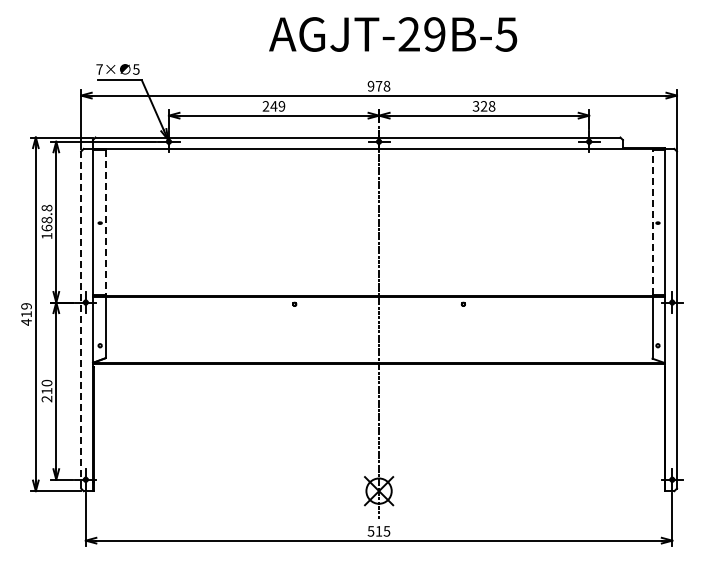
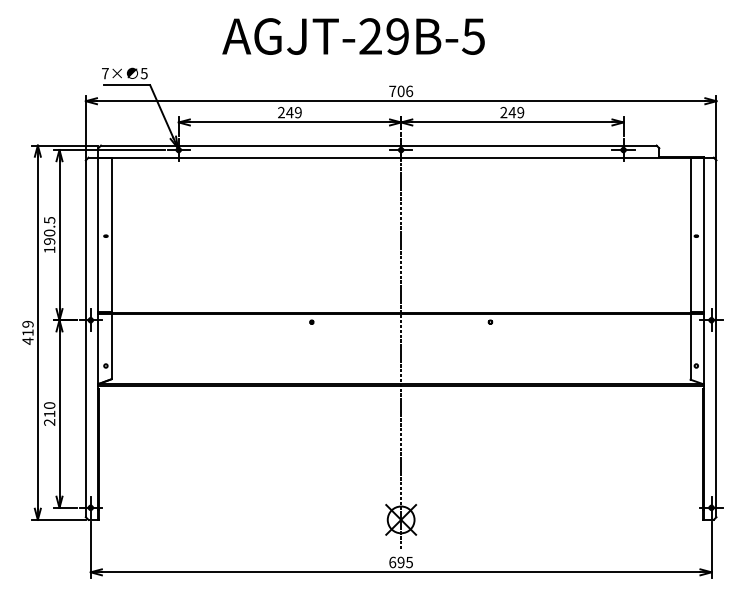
text: (393, 34) -> (353, 36), moved
text: (378, 85) -> (400, 90), 978 -> 706
text: (483, 106) -> (511, 112), 328 -> 249
text: (46, 217) -> (49, 230), 168.8 -> 190.5
line: (105, 222) -> (111, 235), dashed -> solid
line: (652, 222) -> (690, 235), dashed -> solid
line: (81, 320) -> (86, 339), dashed -> solid
text: (374, 531) -> (396, 562), 515 -> 695

